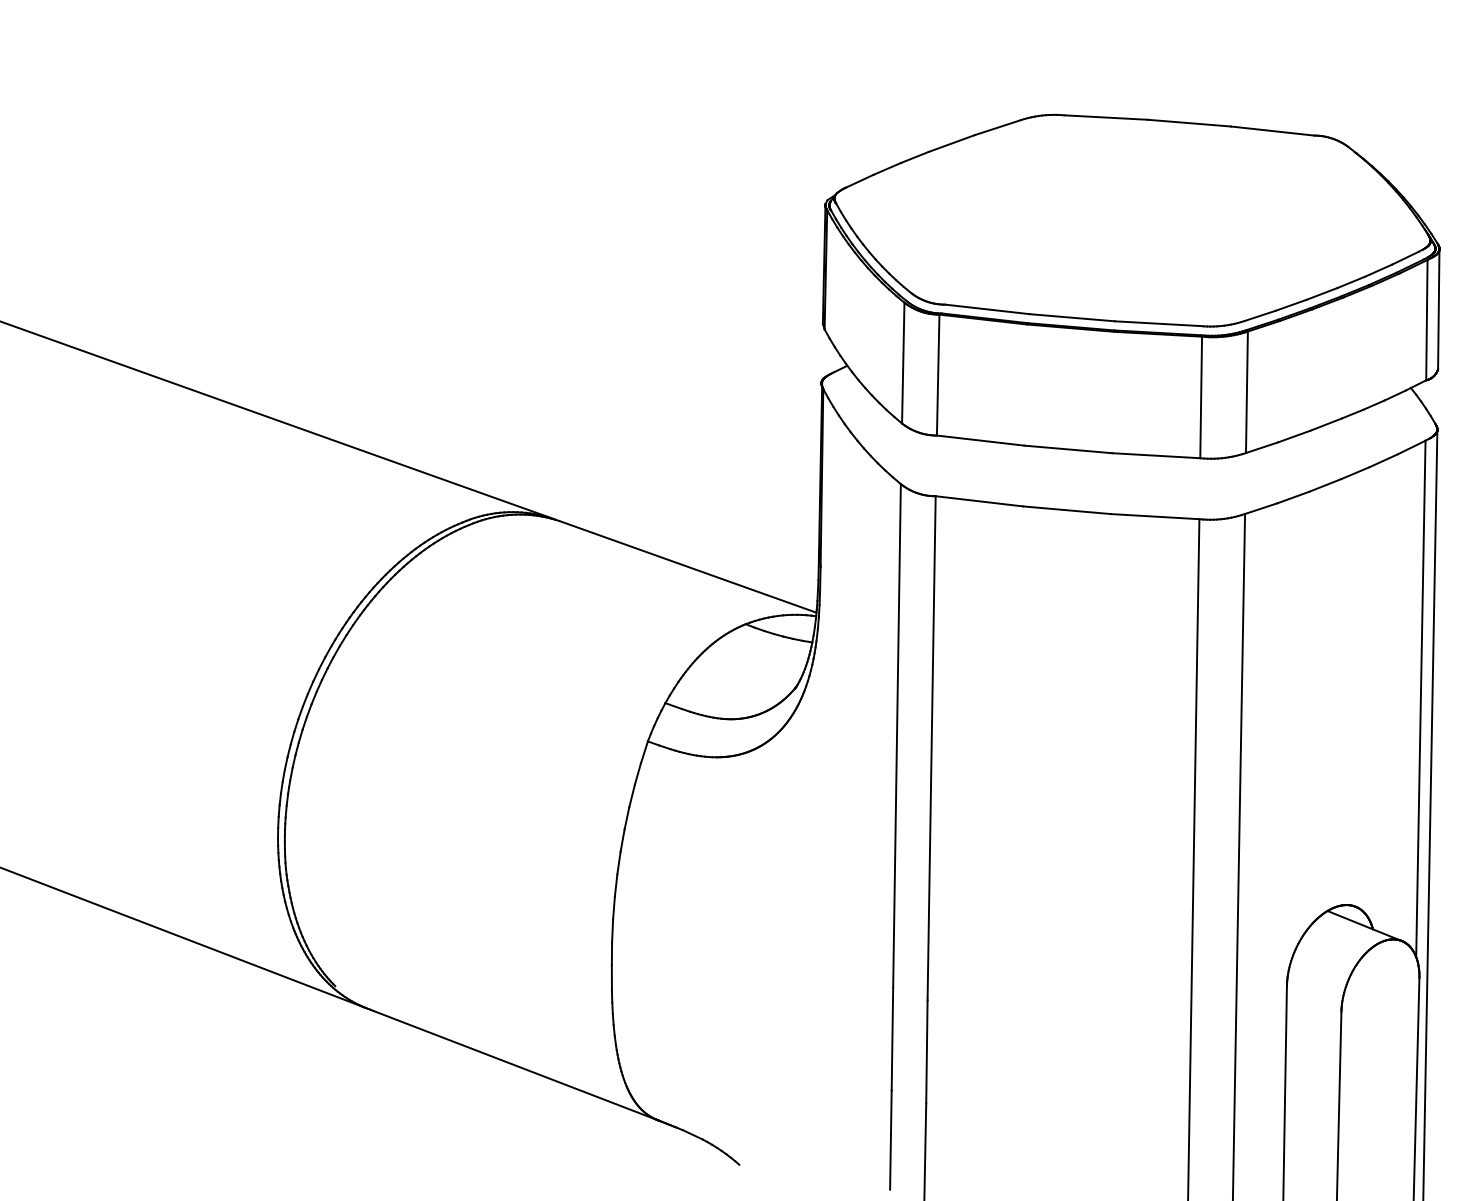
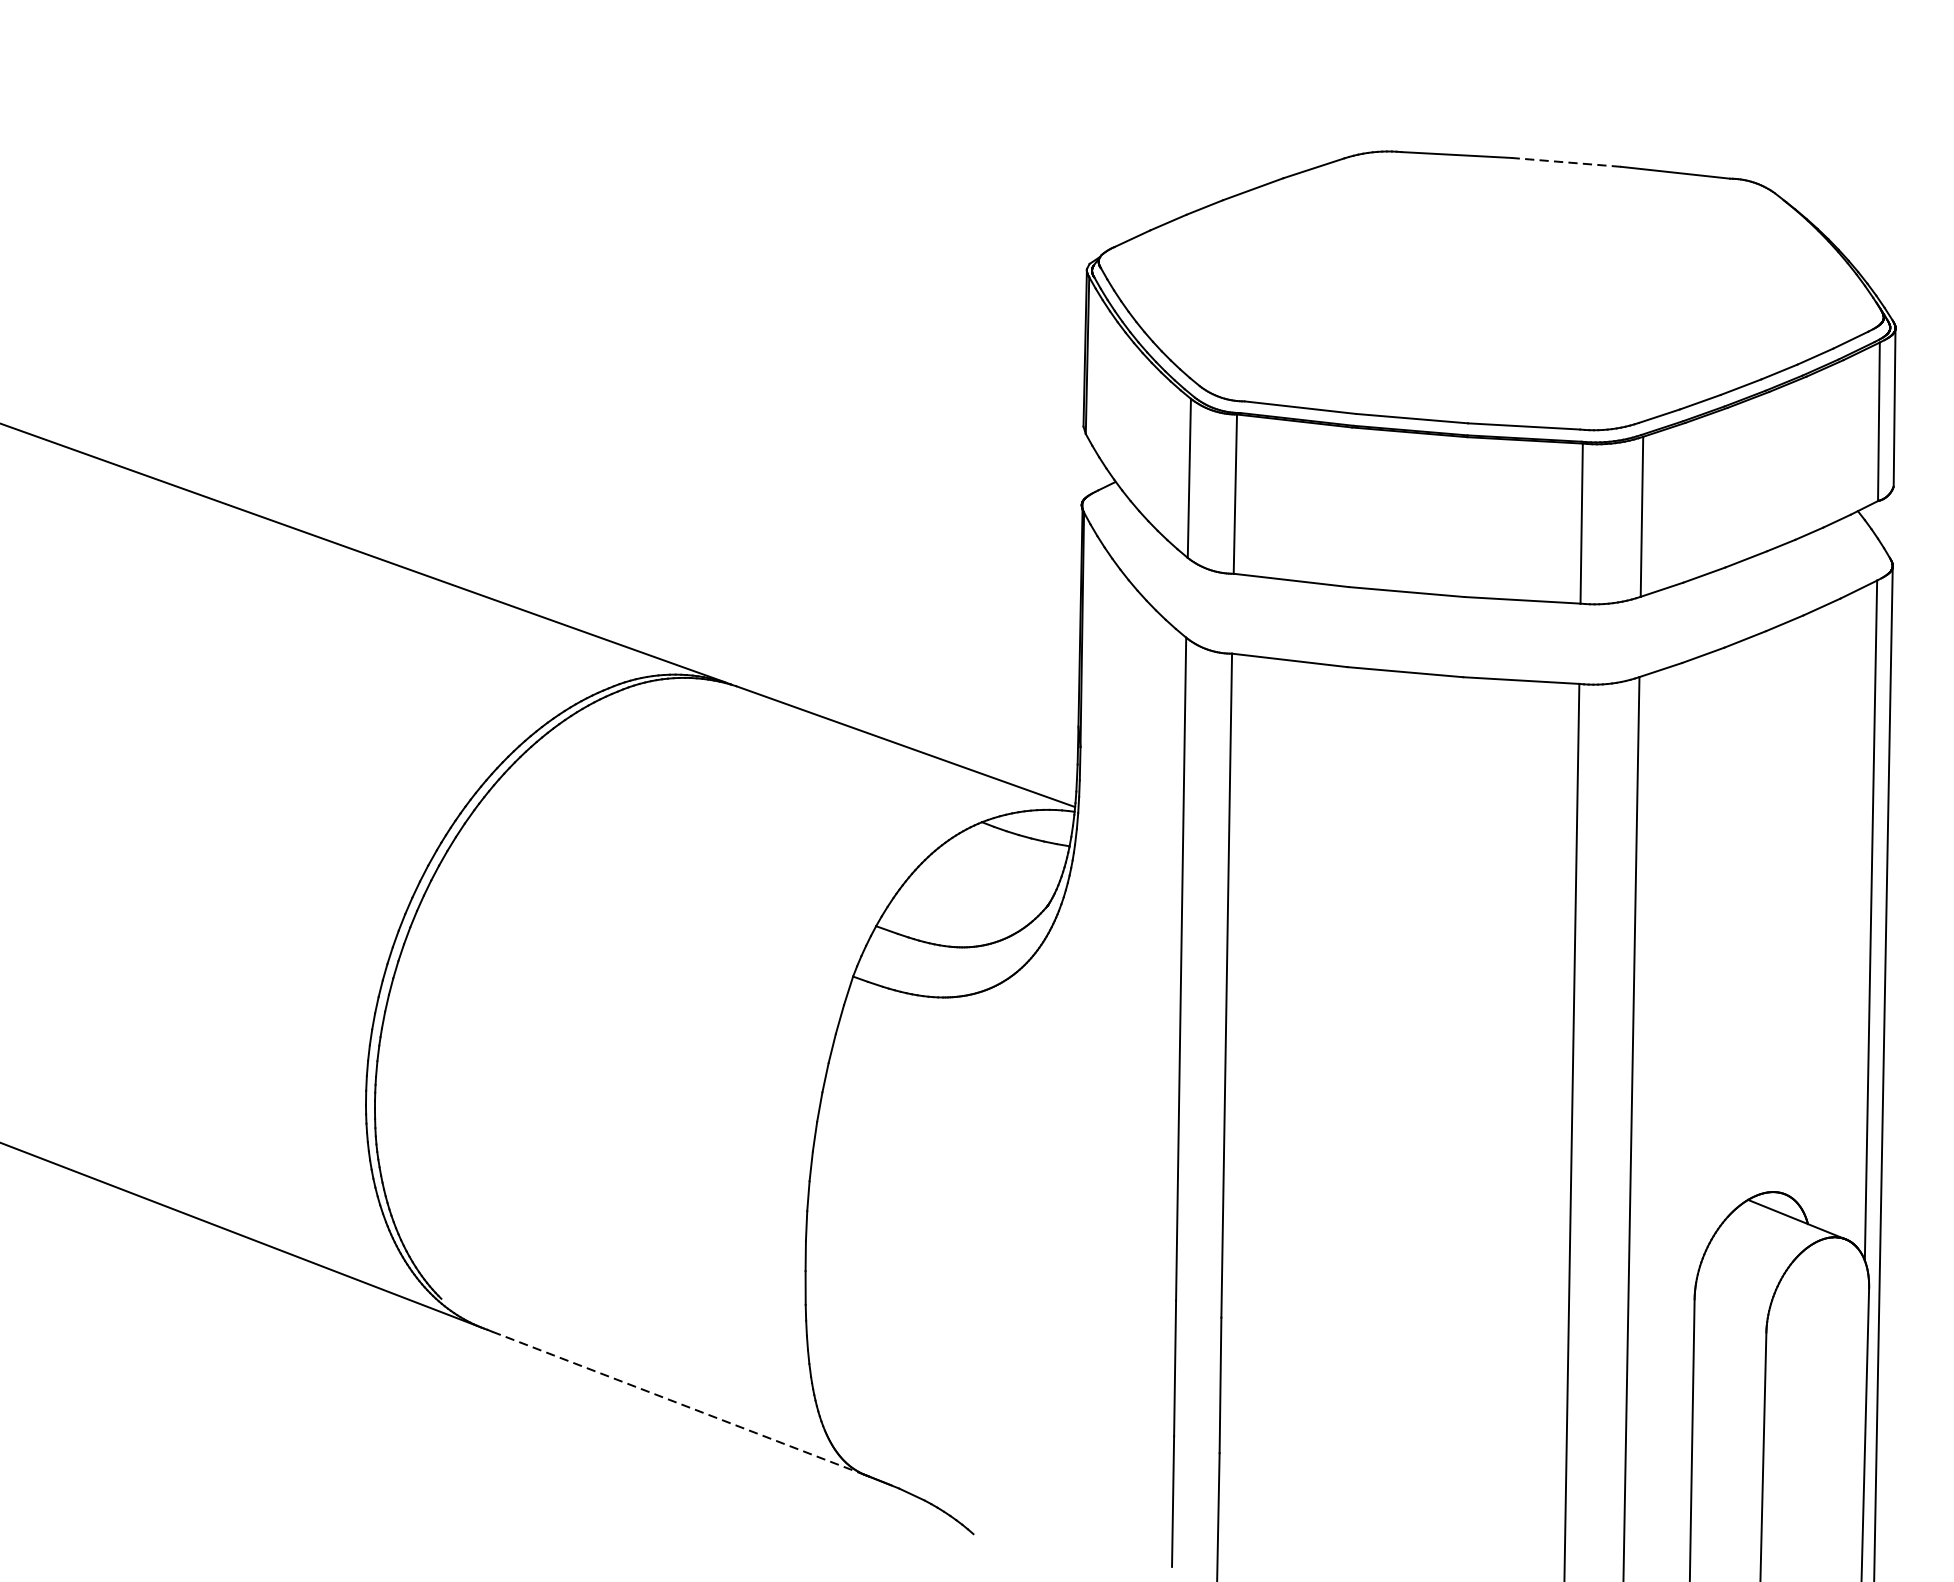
line: (1189, 123) -> (1566, 162), solid -> dashed
line: (515, 1065) -> (678, 1403), solid -> dashed

